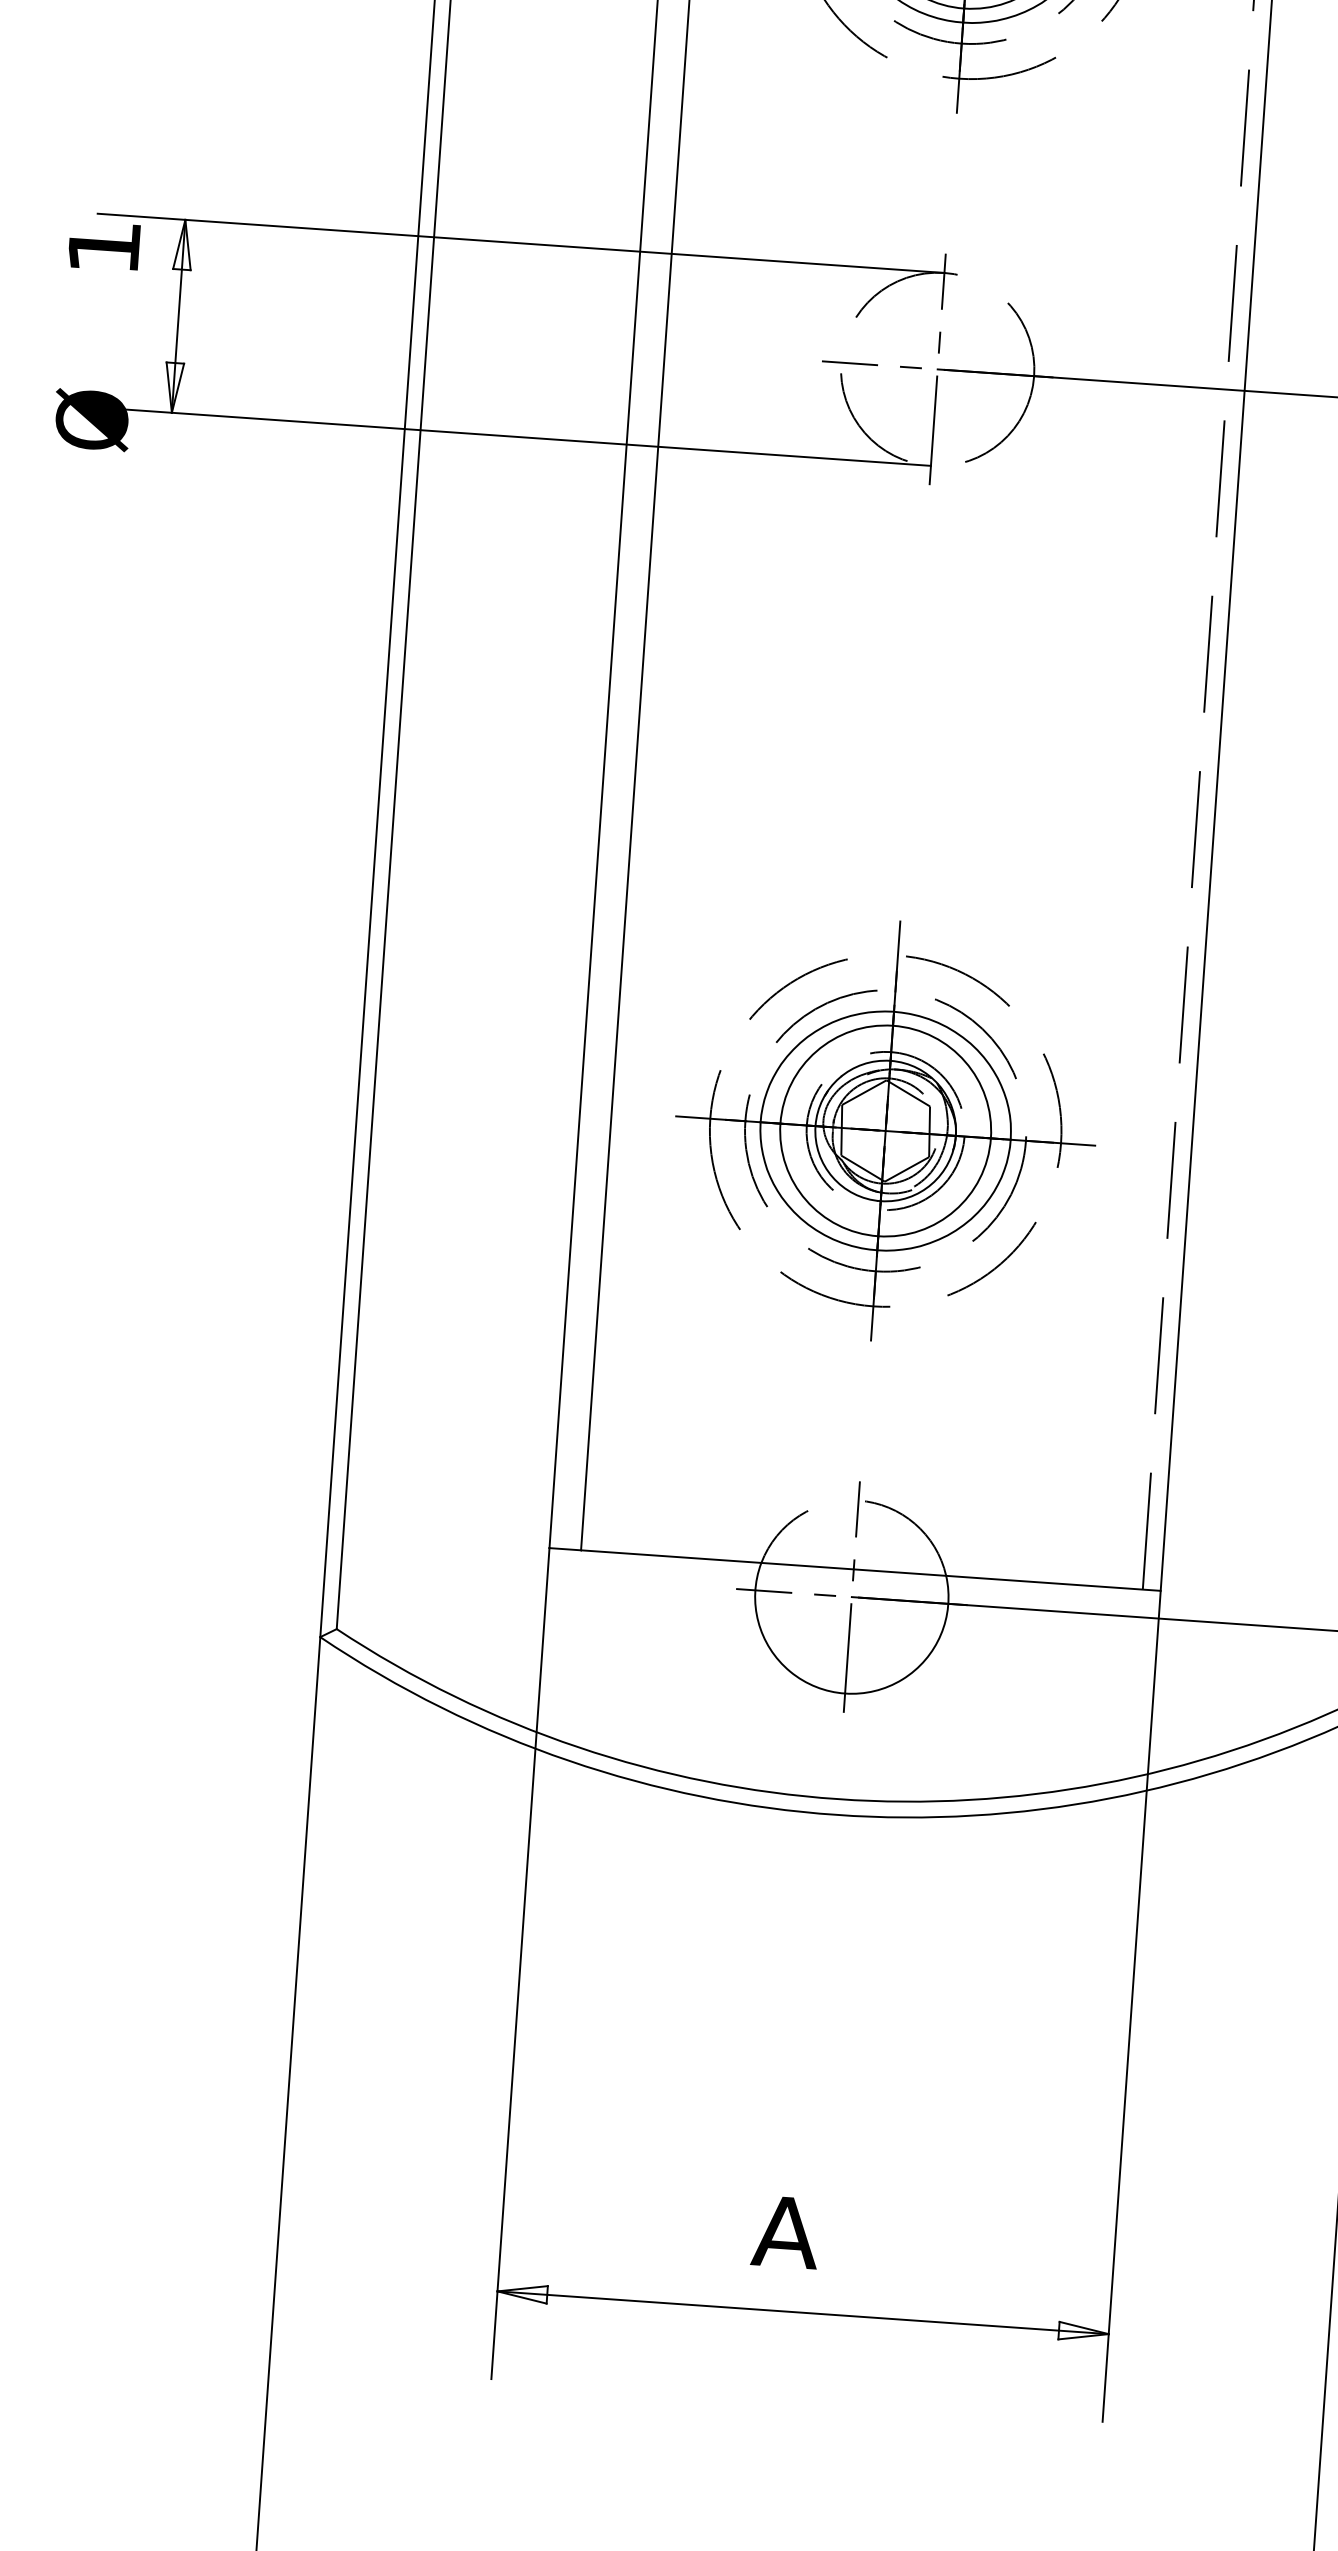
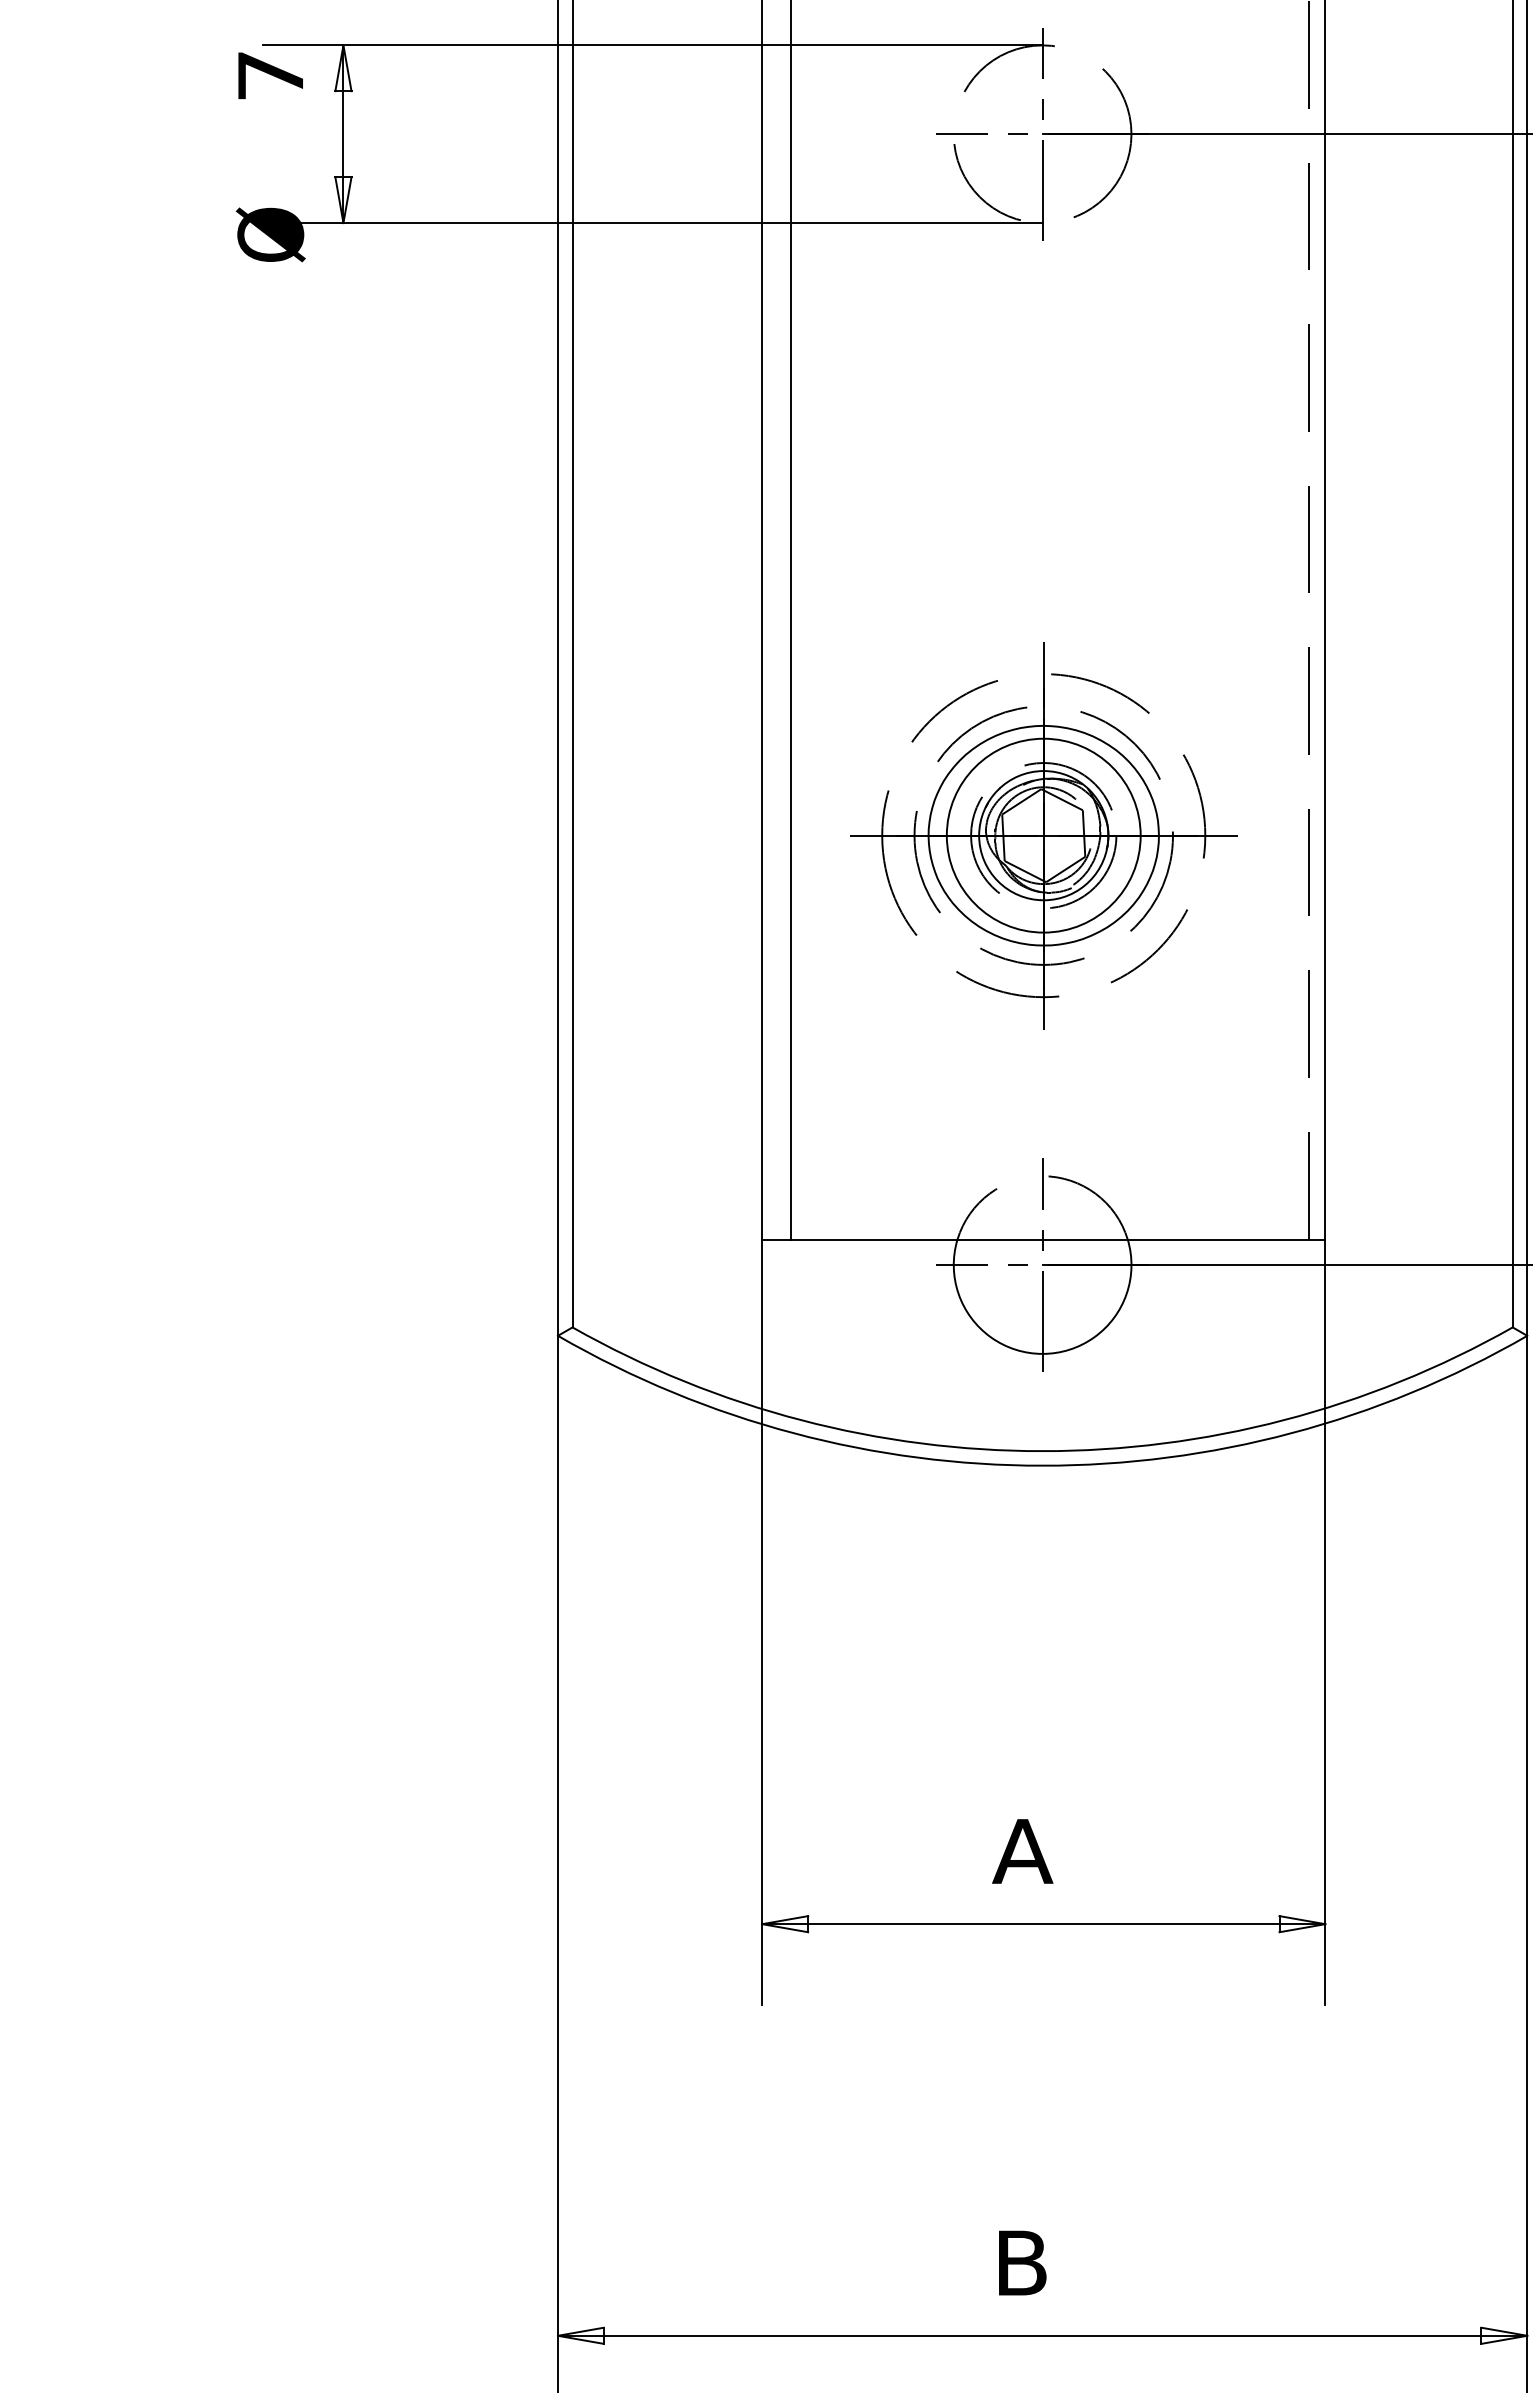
text: (103, 247) -> (270, 75), 1 -> 7

